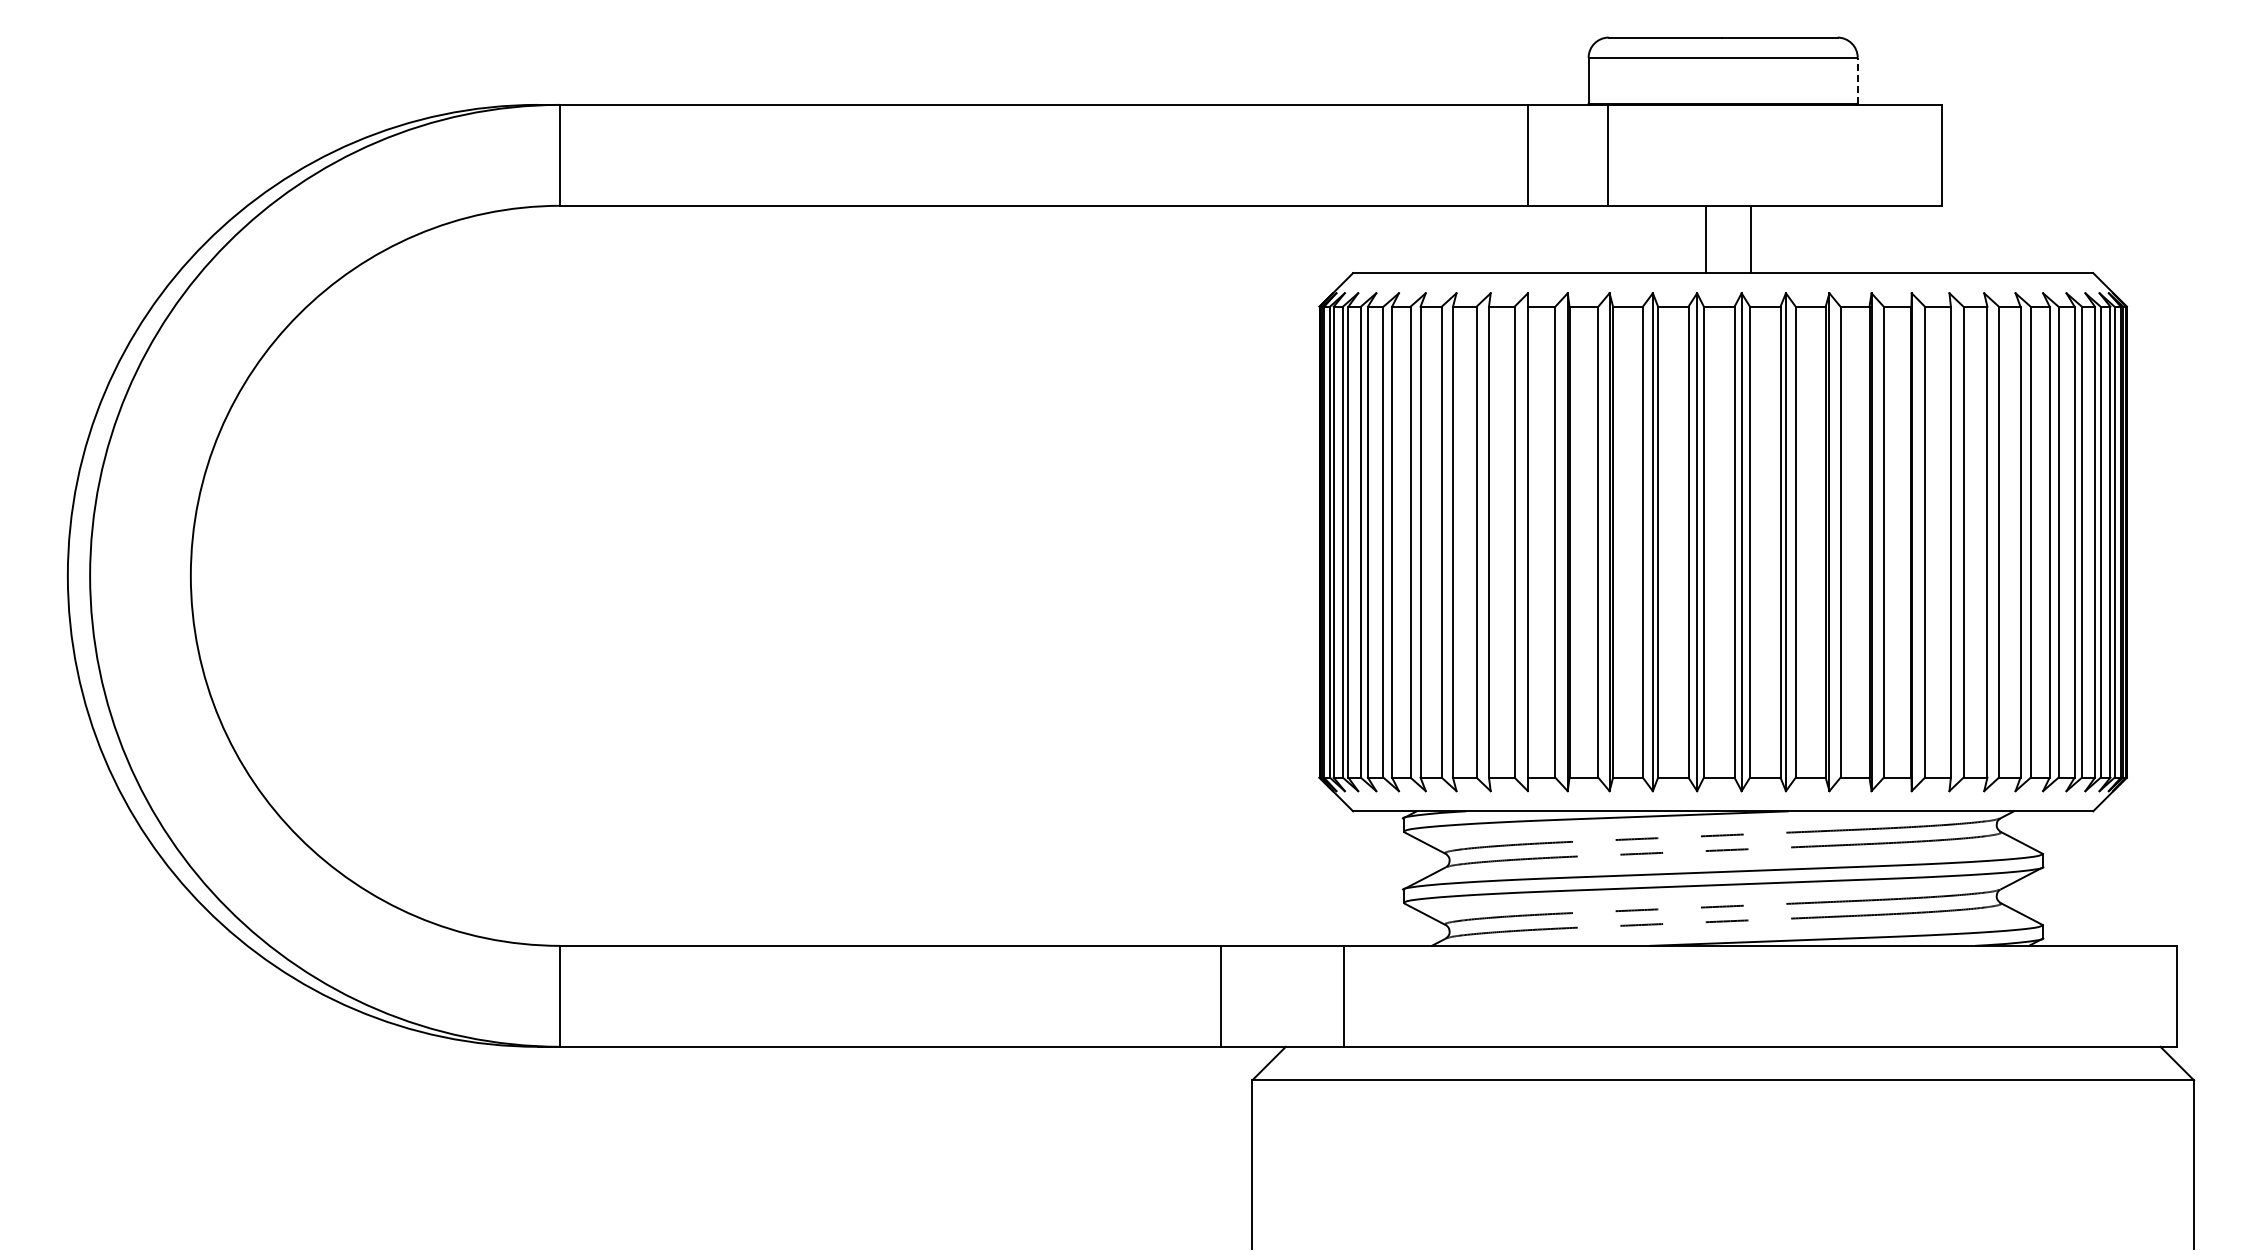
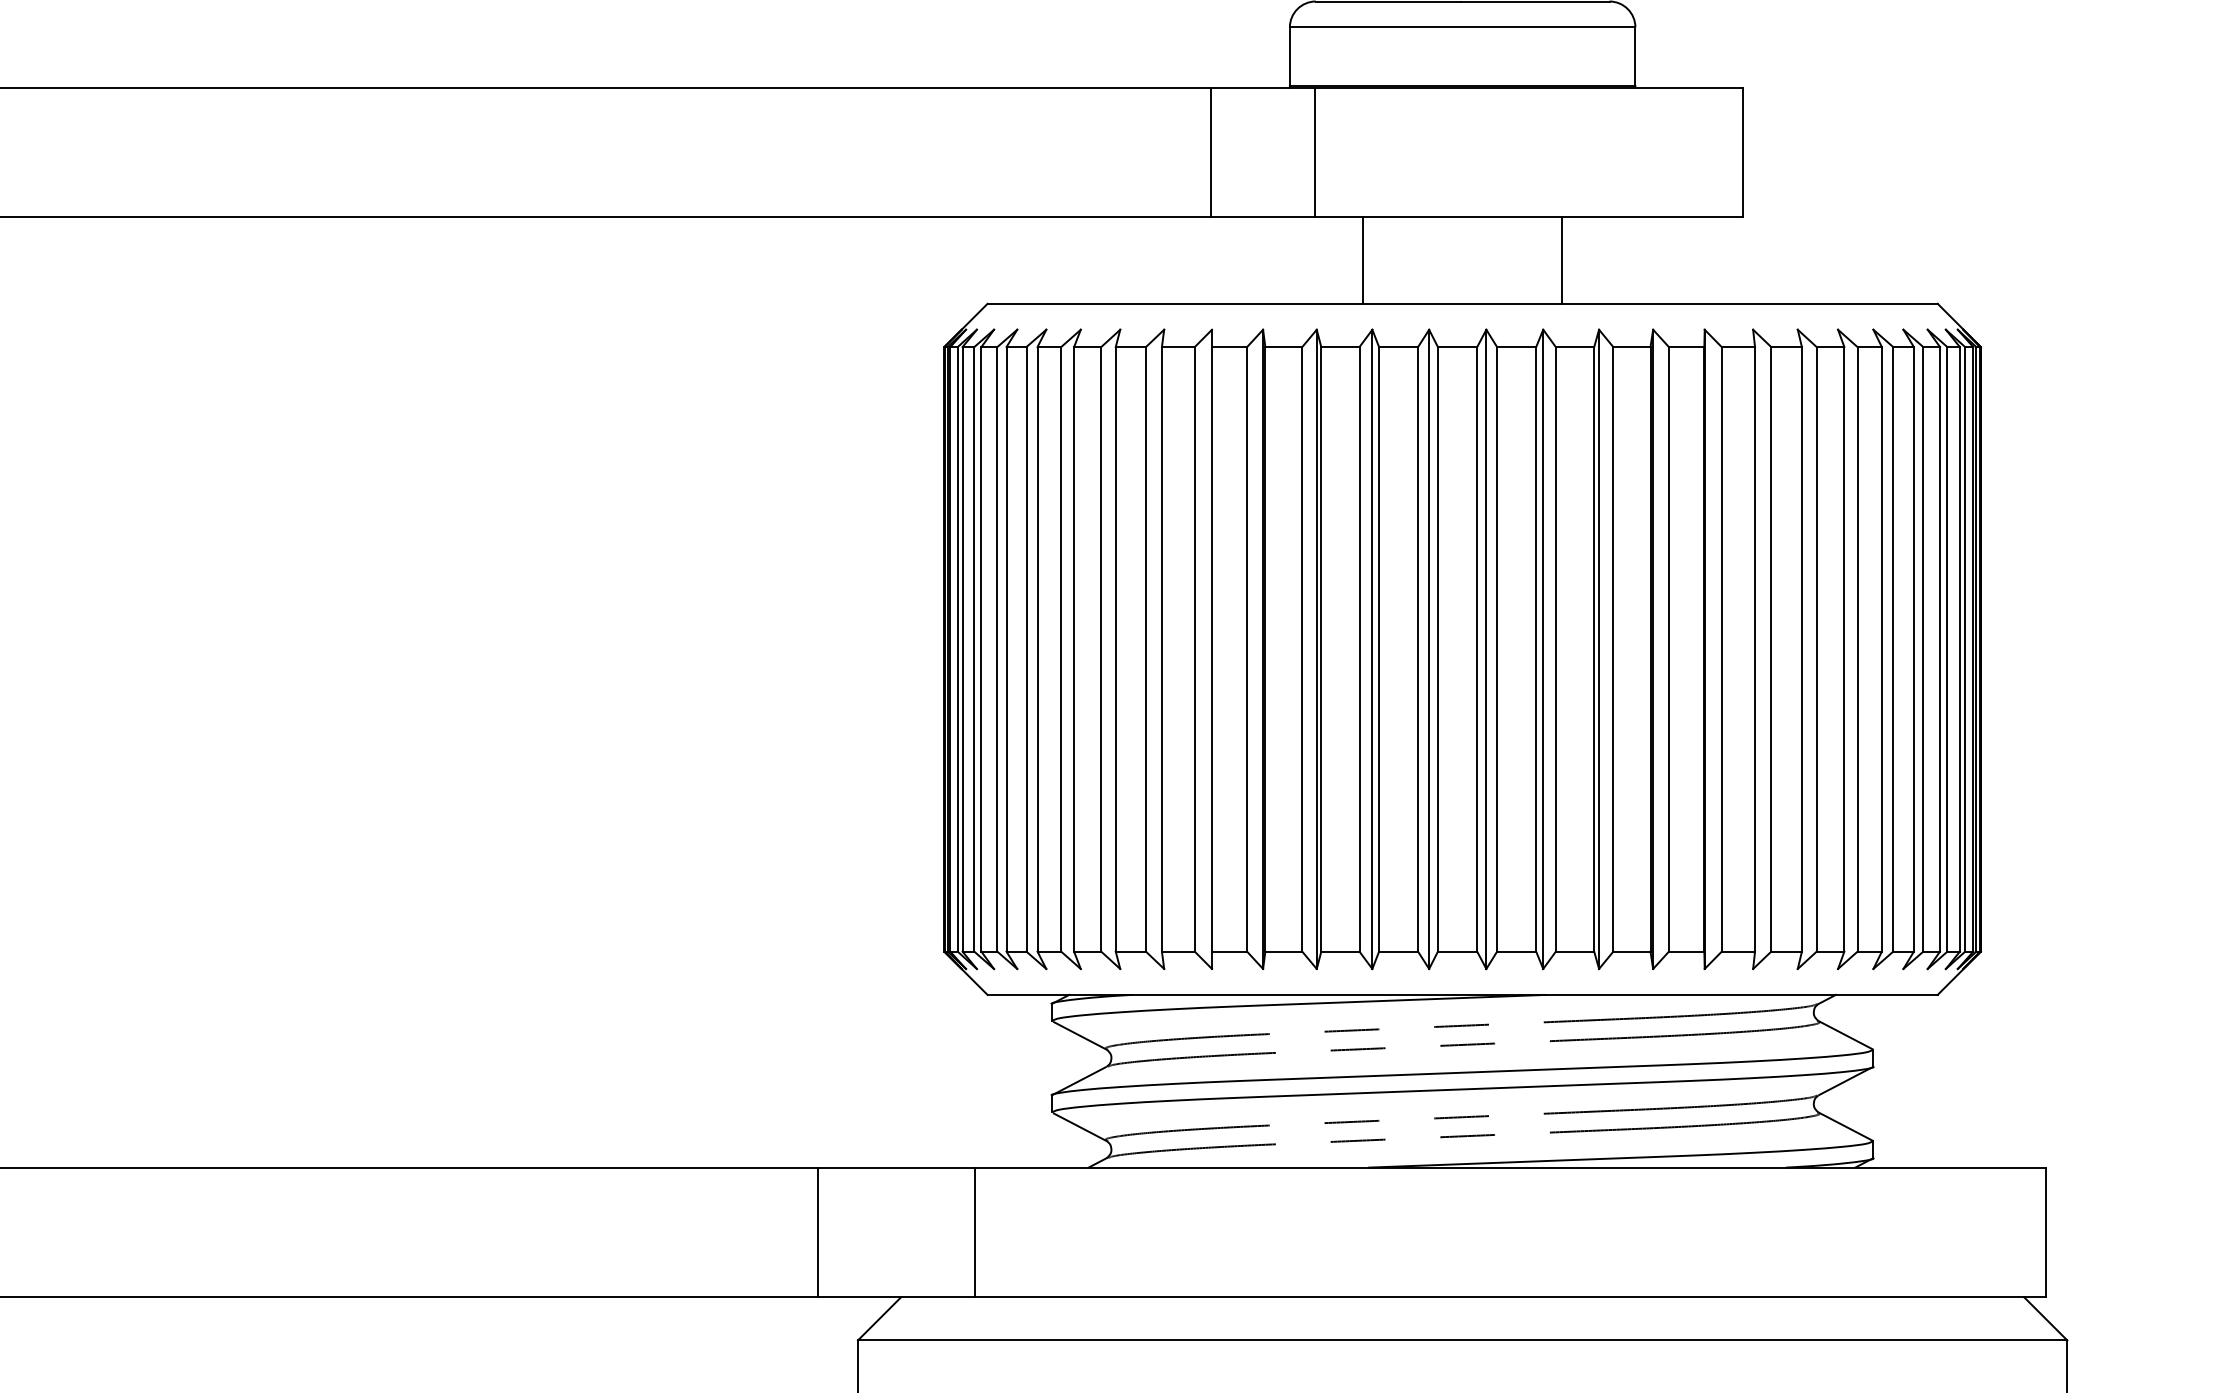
line: (1857, 80) -> (1635, 56), dashed -> solid
line: (1705, 239) -> (1362, 260), moved
line: (1750, 239) -> (1561, 260), moved

